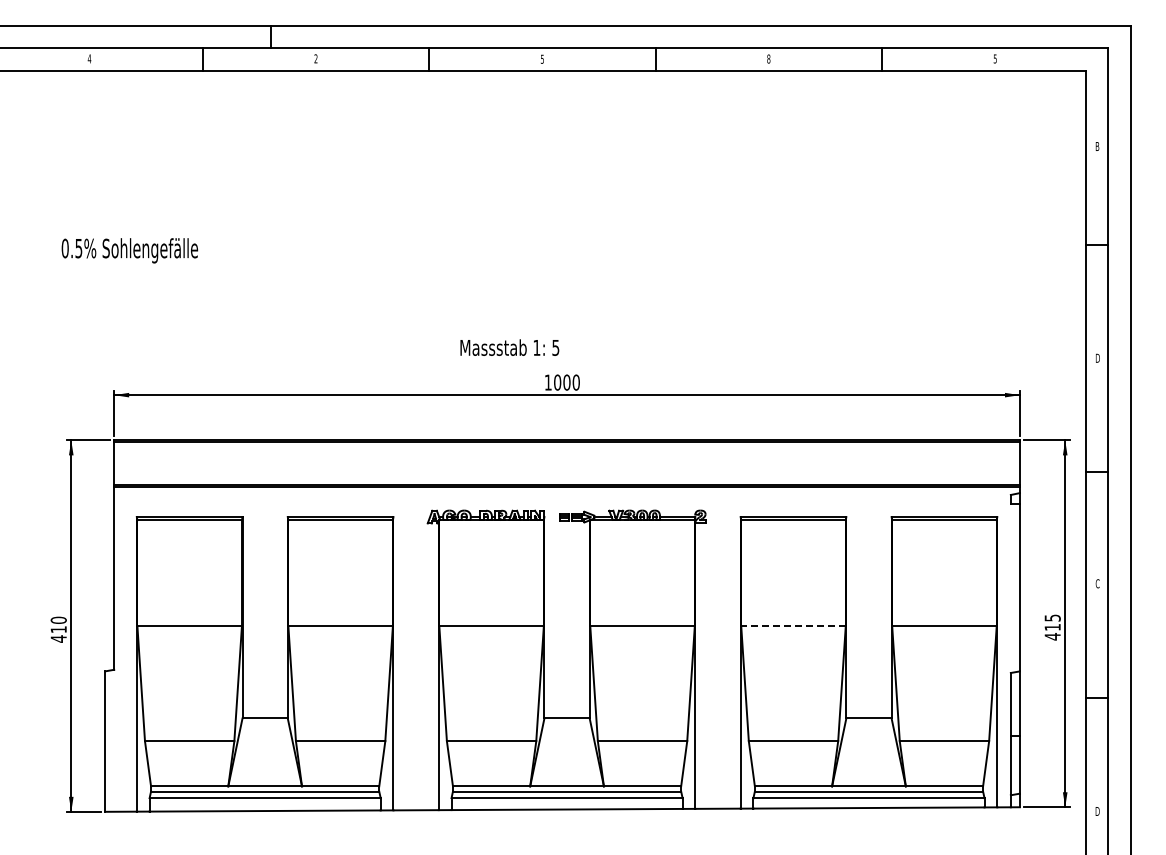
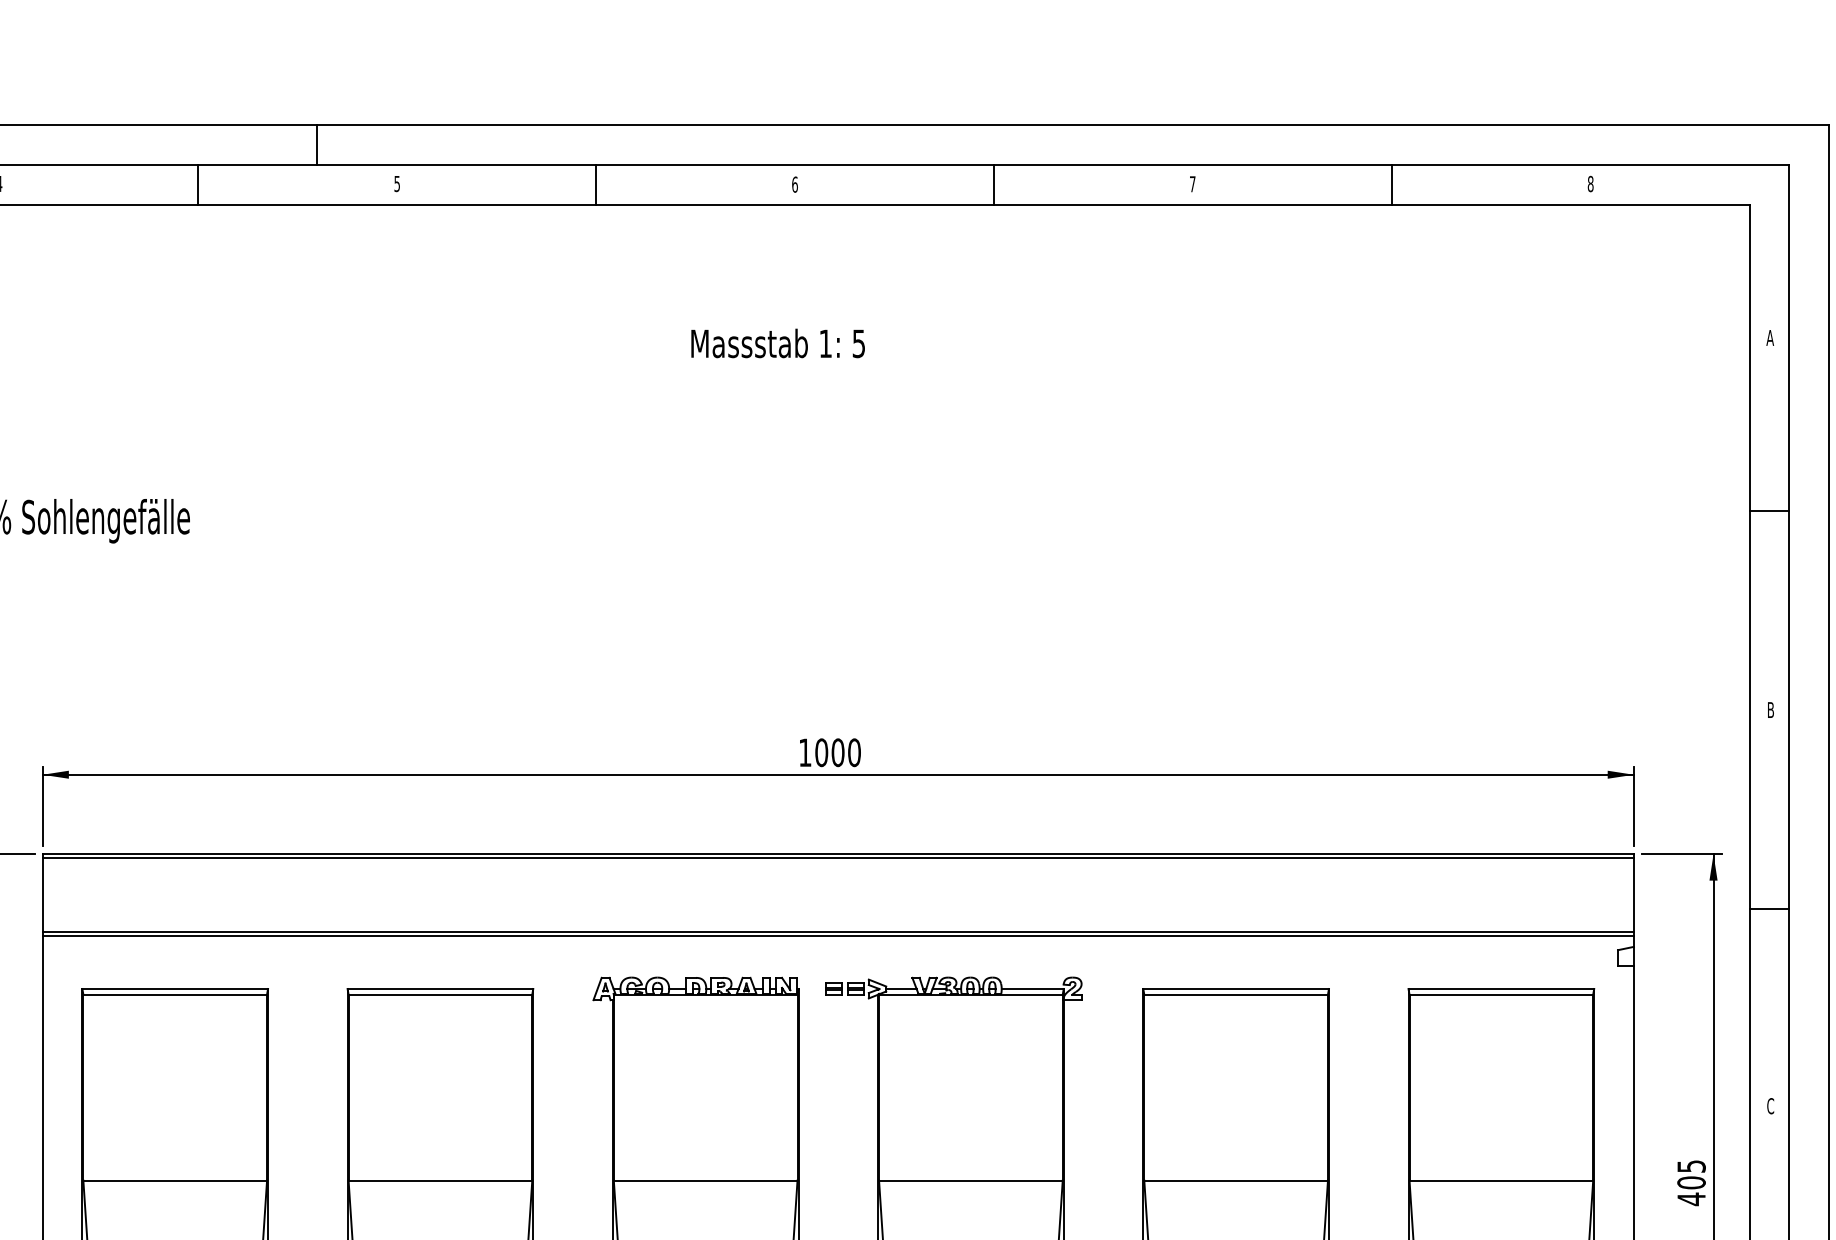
text: (315, 58) -> (396, 183), 2 -> 5
text: (542, 58) -> (795, 183), 5 -> 6
text: (768, 58) -> (1192, 183), 8 -> 7
text: (994, 58) -> (1589, 183), 5 -> 8
text: (1097, 146) -> (1770, 337), B -> A
text: (509, 347) -> (777, 343), moved
text: (1097, 358) -> (1770, 710), D -> B
line: (793, 626) -> (1236, 1181), dashed -> solid
text: (1052, 627) -> (1691, 1182), 415 -> 405

